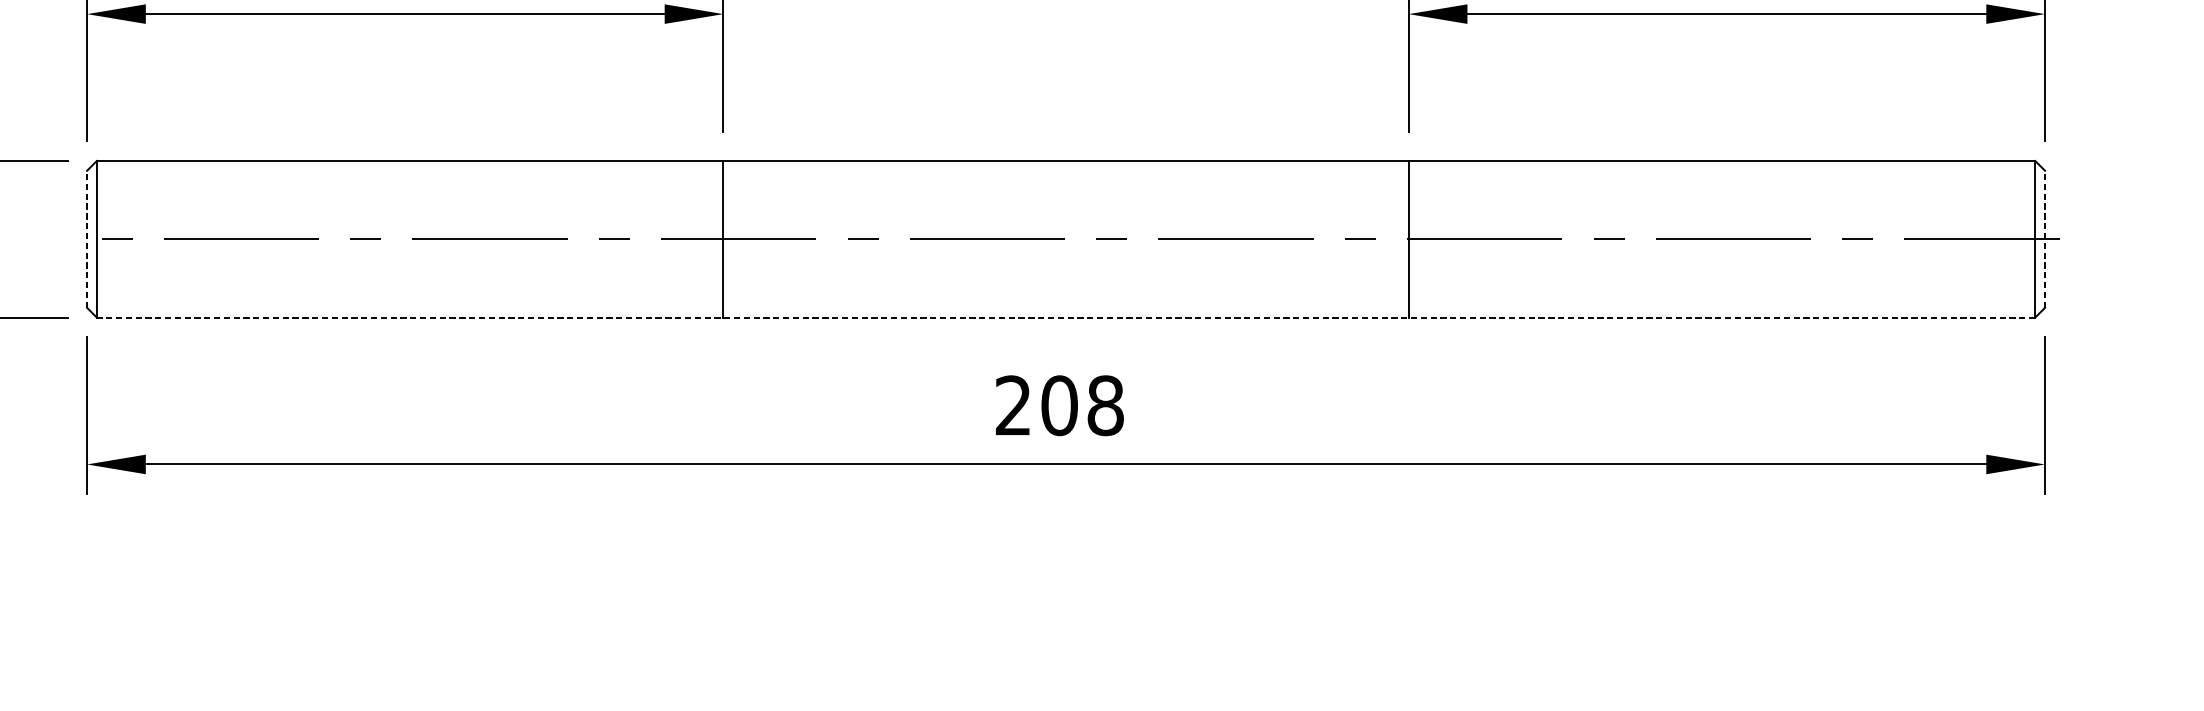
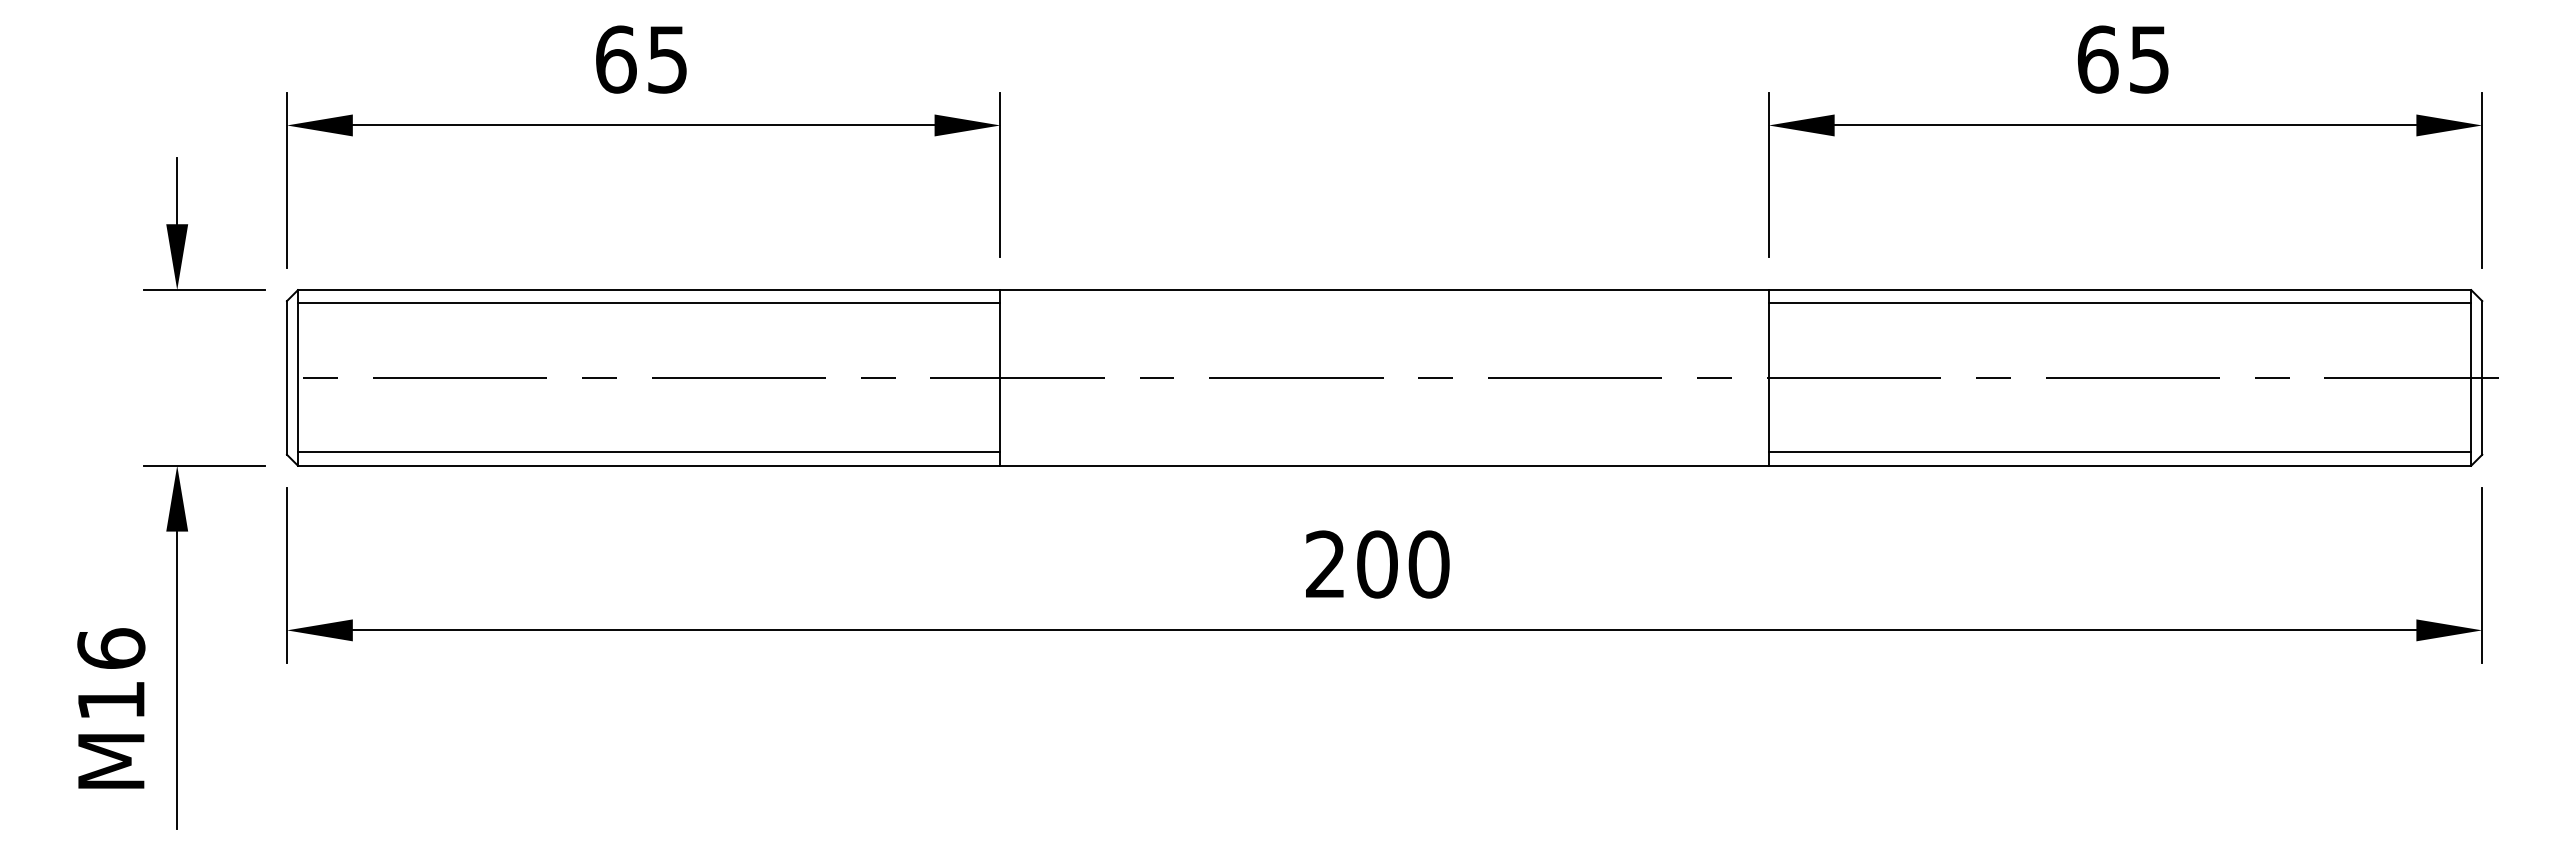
line: (409, 172) -> (648, 303), added
line: (1721, 172) -> (2119, 303), added
line: (86, 238) -> (286, 377), dashed -> solid
line: (2045, 238) -> (2482, 377), dashed -> solid
line: (409, 305) -> (648, 452), added
line: (1721, 305) -> (2119, 452), added
line: (1065, 317) -> (1384, 465), dashed -> solid
text: (1105, 405) -> (1428, 564), 208 -> 200

